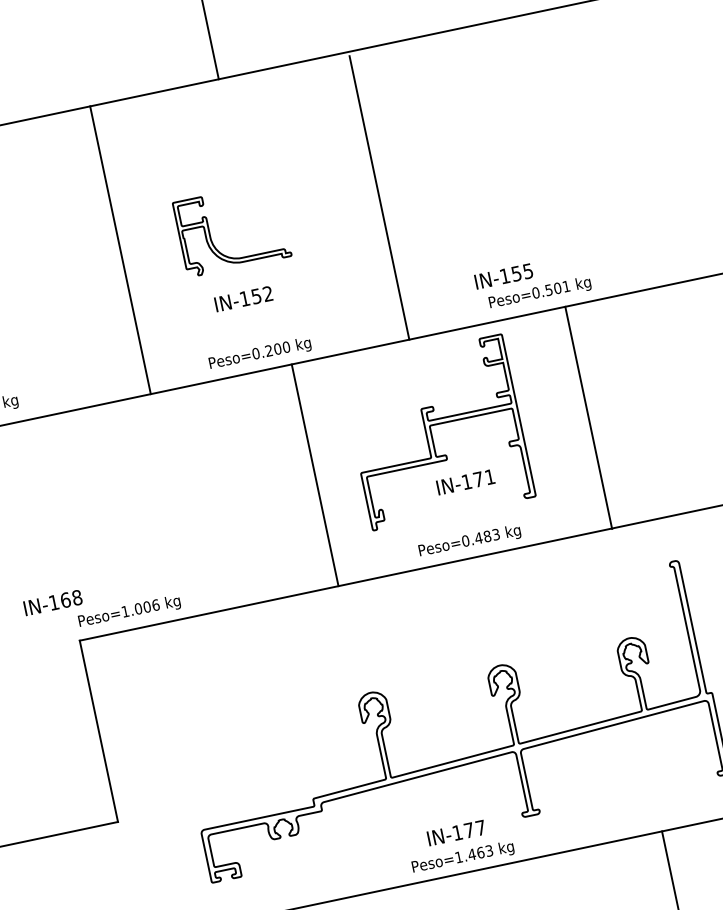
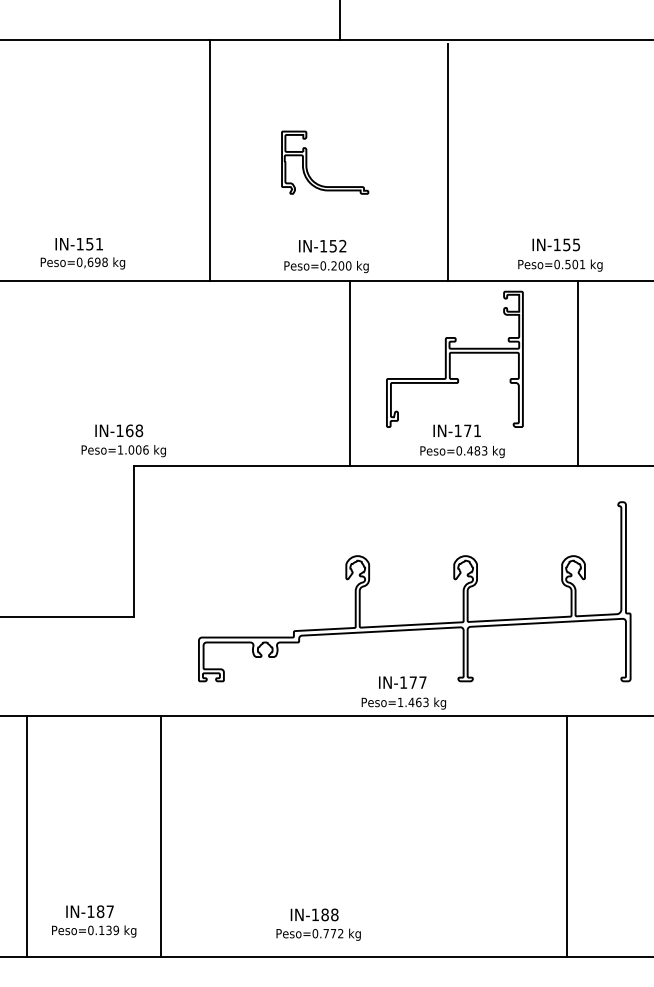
line: (120, 250) -> (210, 160), moved
text: (502, 276) -> (555, 244), moved
text: (243, 298) -> (322, 245), moved
text: (464, 481) -> (456, 430), moved
text: (129, 612) -> (123, 451), moved

